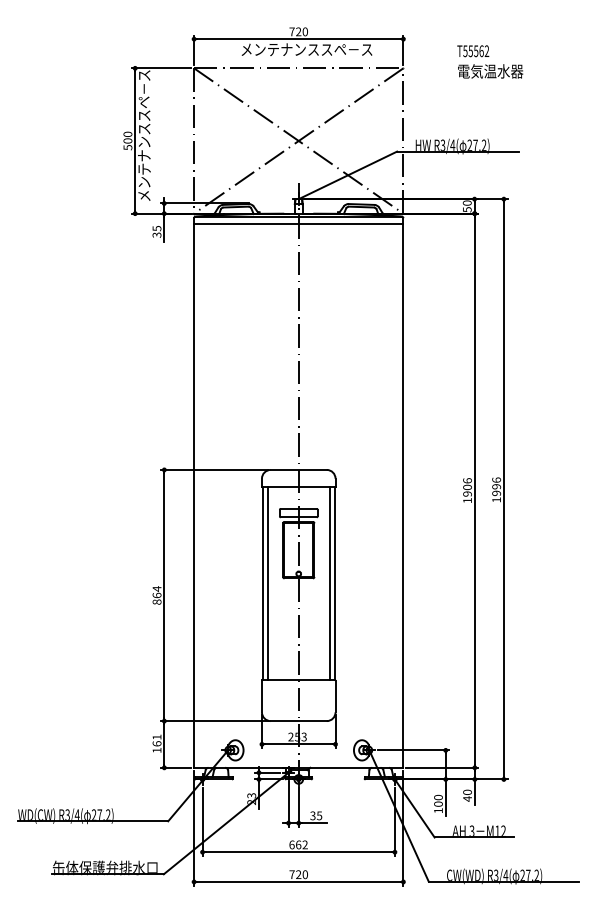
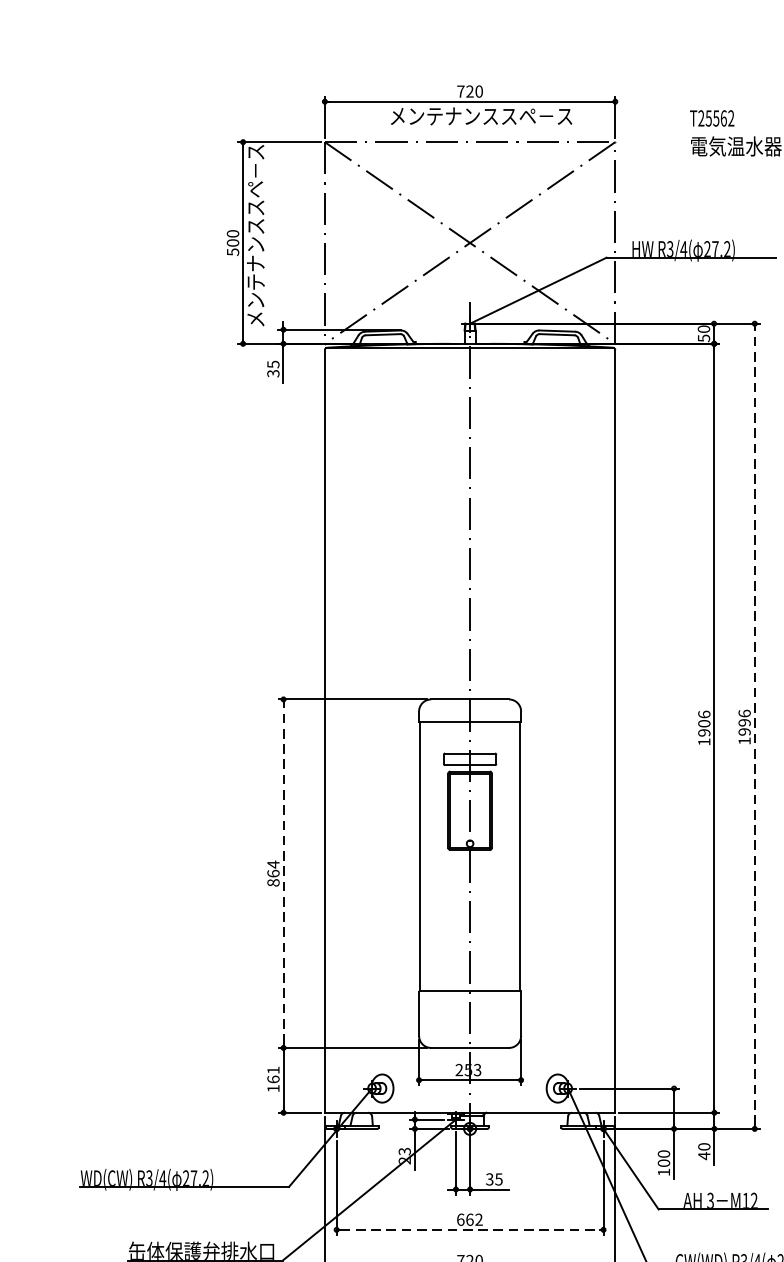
text: (465, 51) -> (701, 118), T55562 -> T25562
line: (298, 224) -> (469, 358), removed
line: (503, 488) -> (754, 725), solid -> dashed
line: (267, 583) -> (426, 857), removed
line: (329, 583) -> (512, 857), removed
line: (164, 595) -> (283, 873), solid -> dashed
line: (299, 852) -> (471, 1230), solid -> dashed

